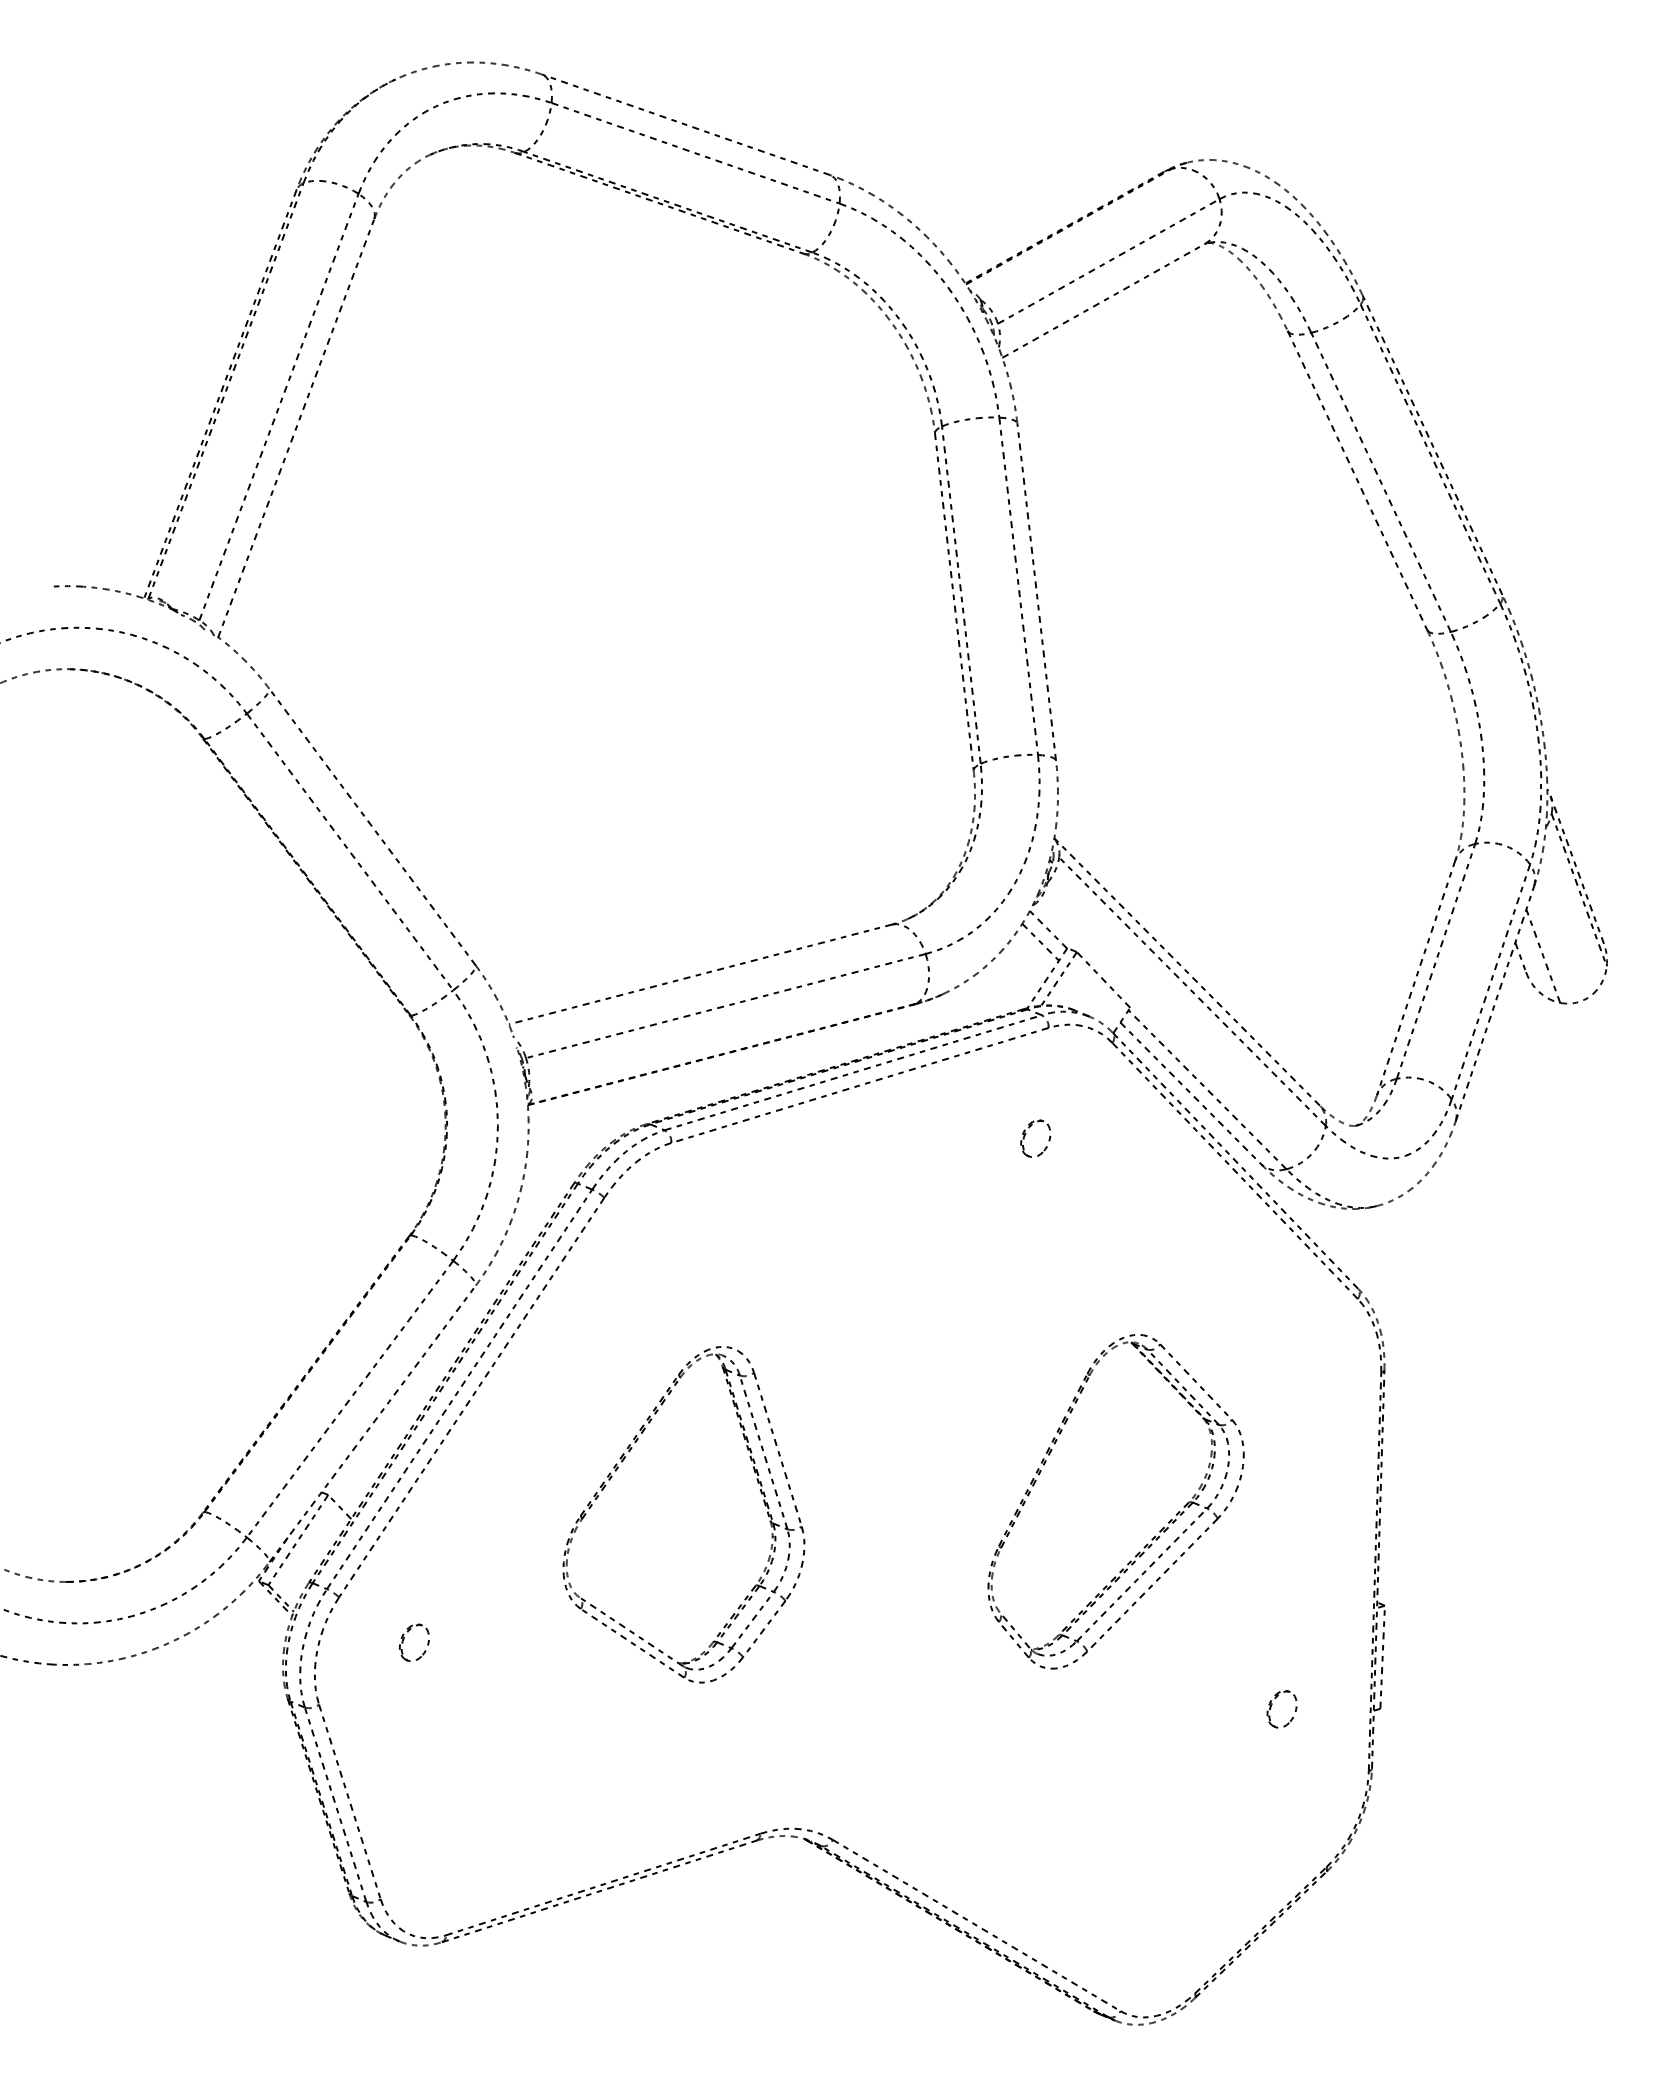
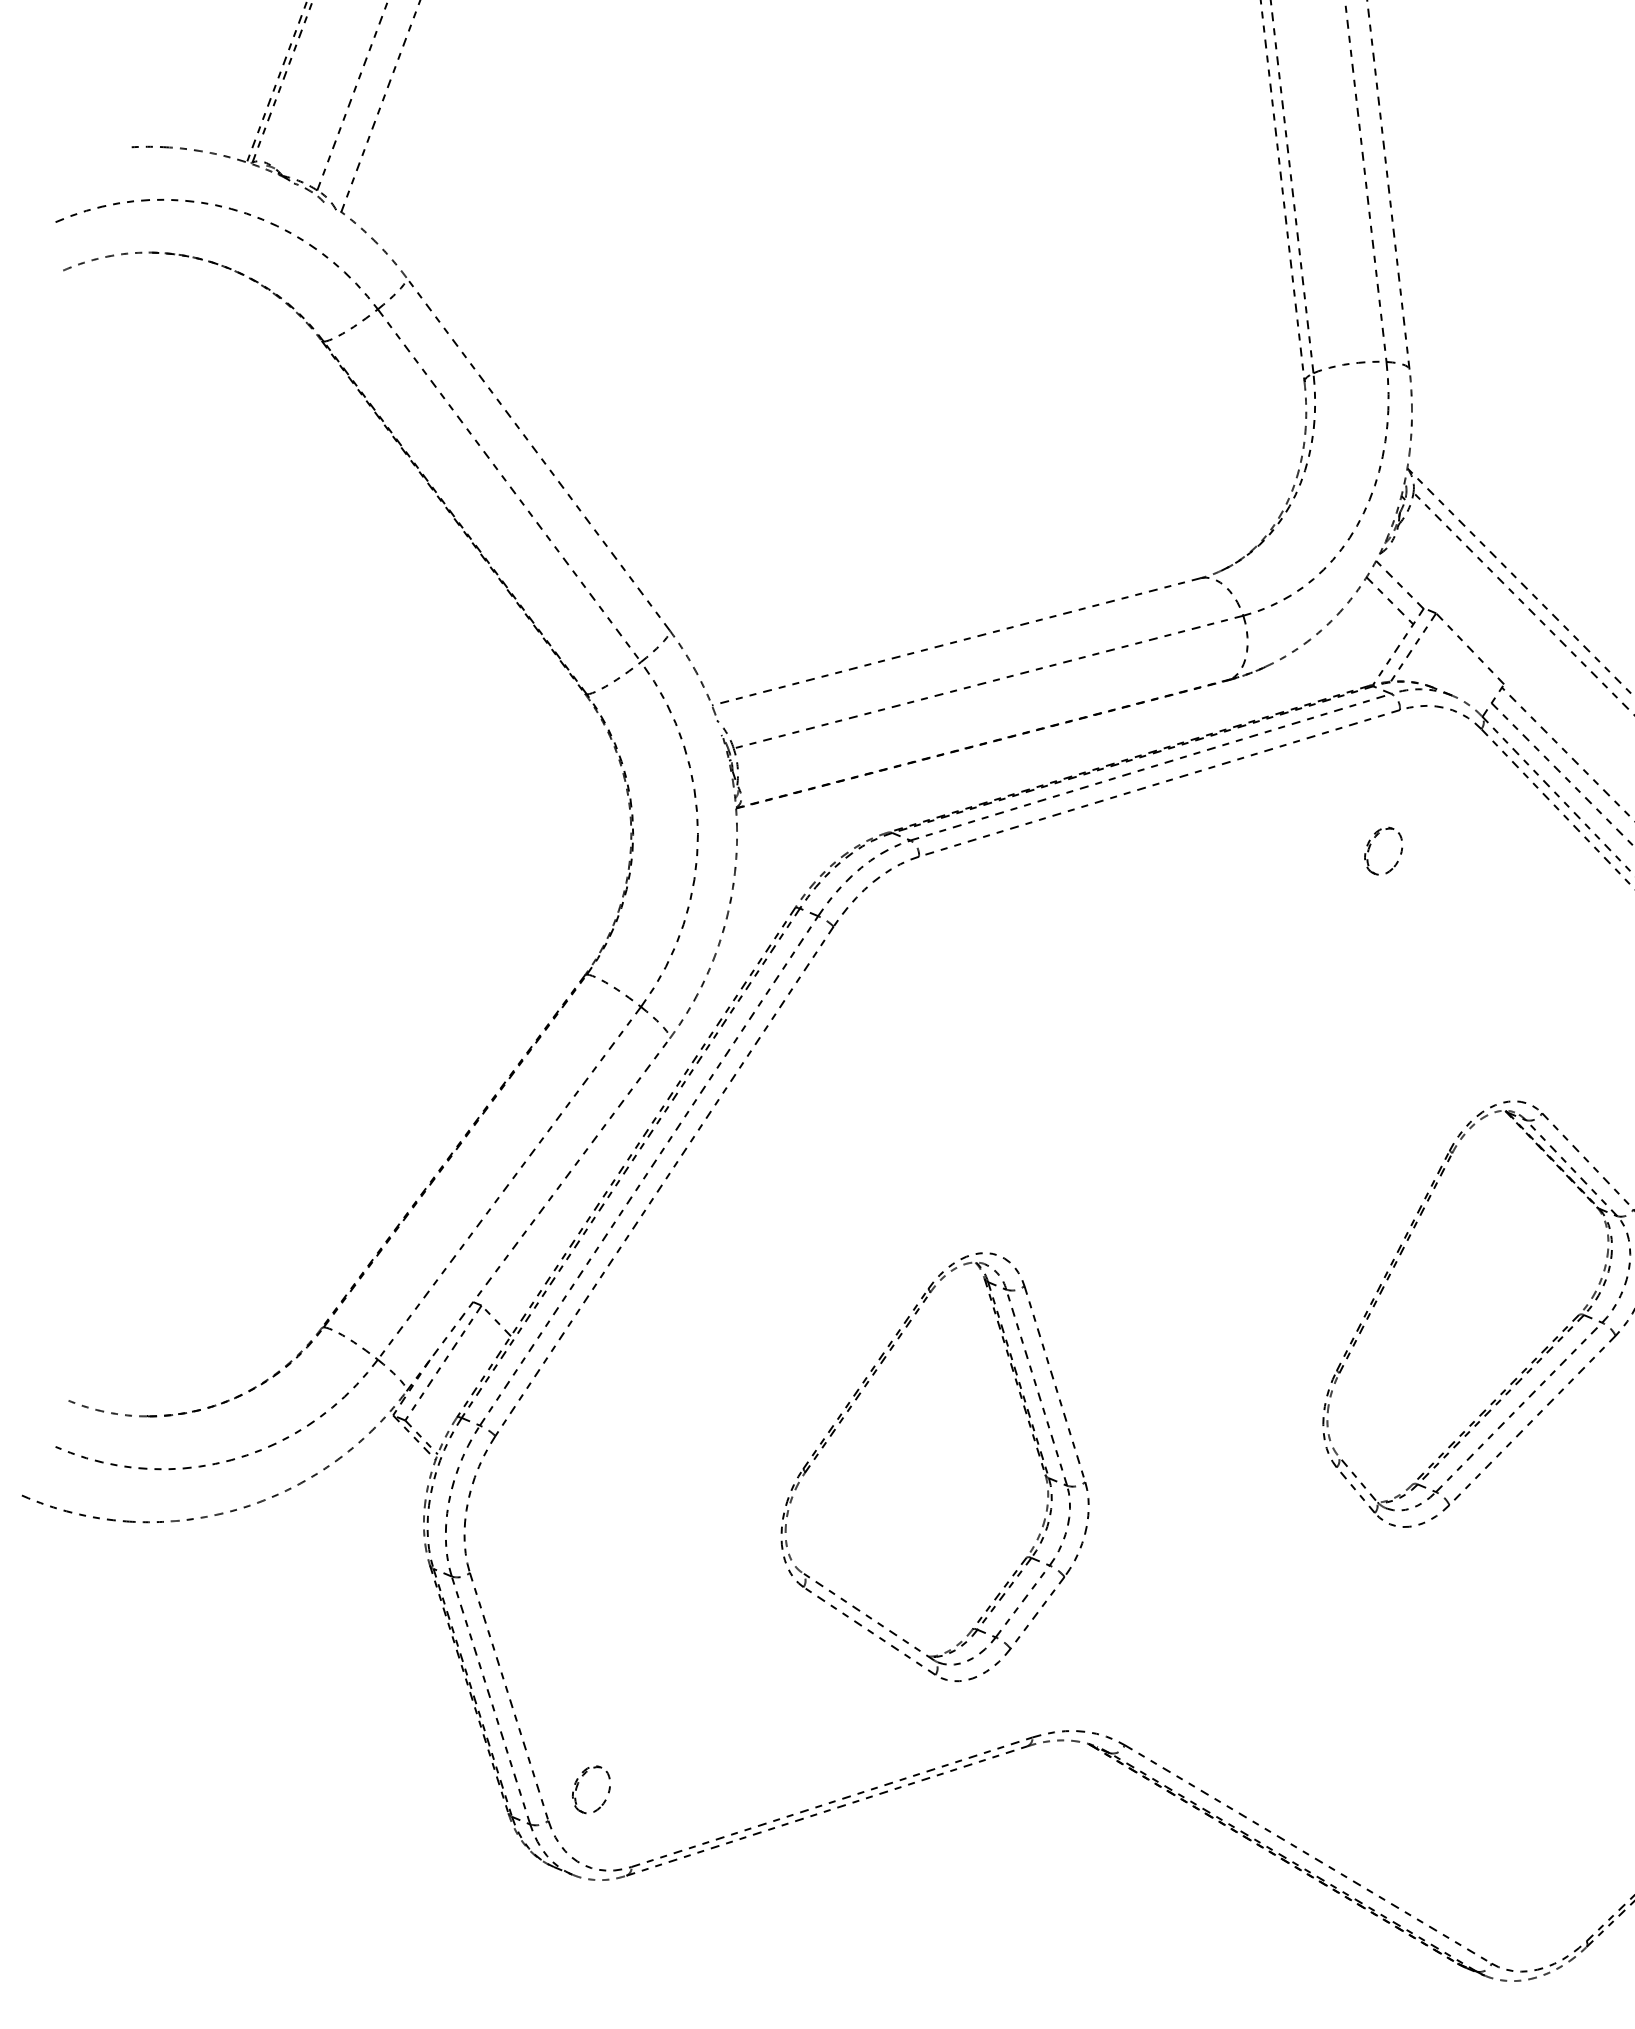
part: (616, 1471) -> (849, 1411), moved
part: (404, 1639) -> (578, 1785), moved

